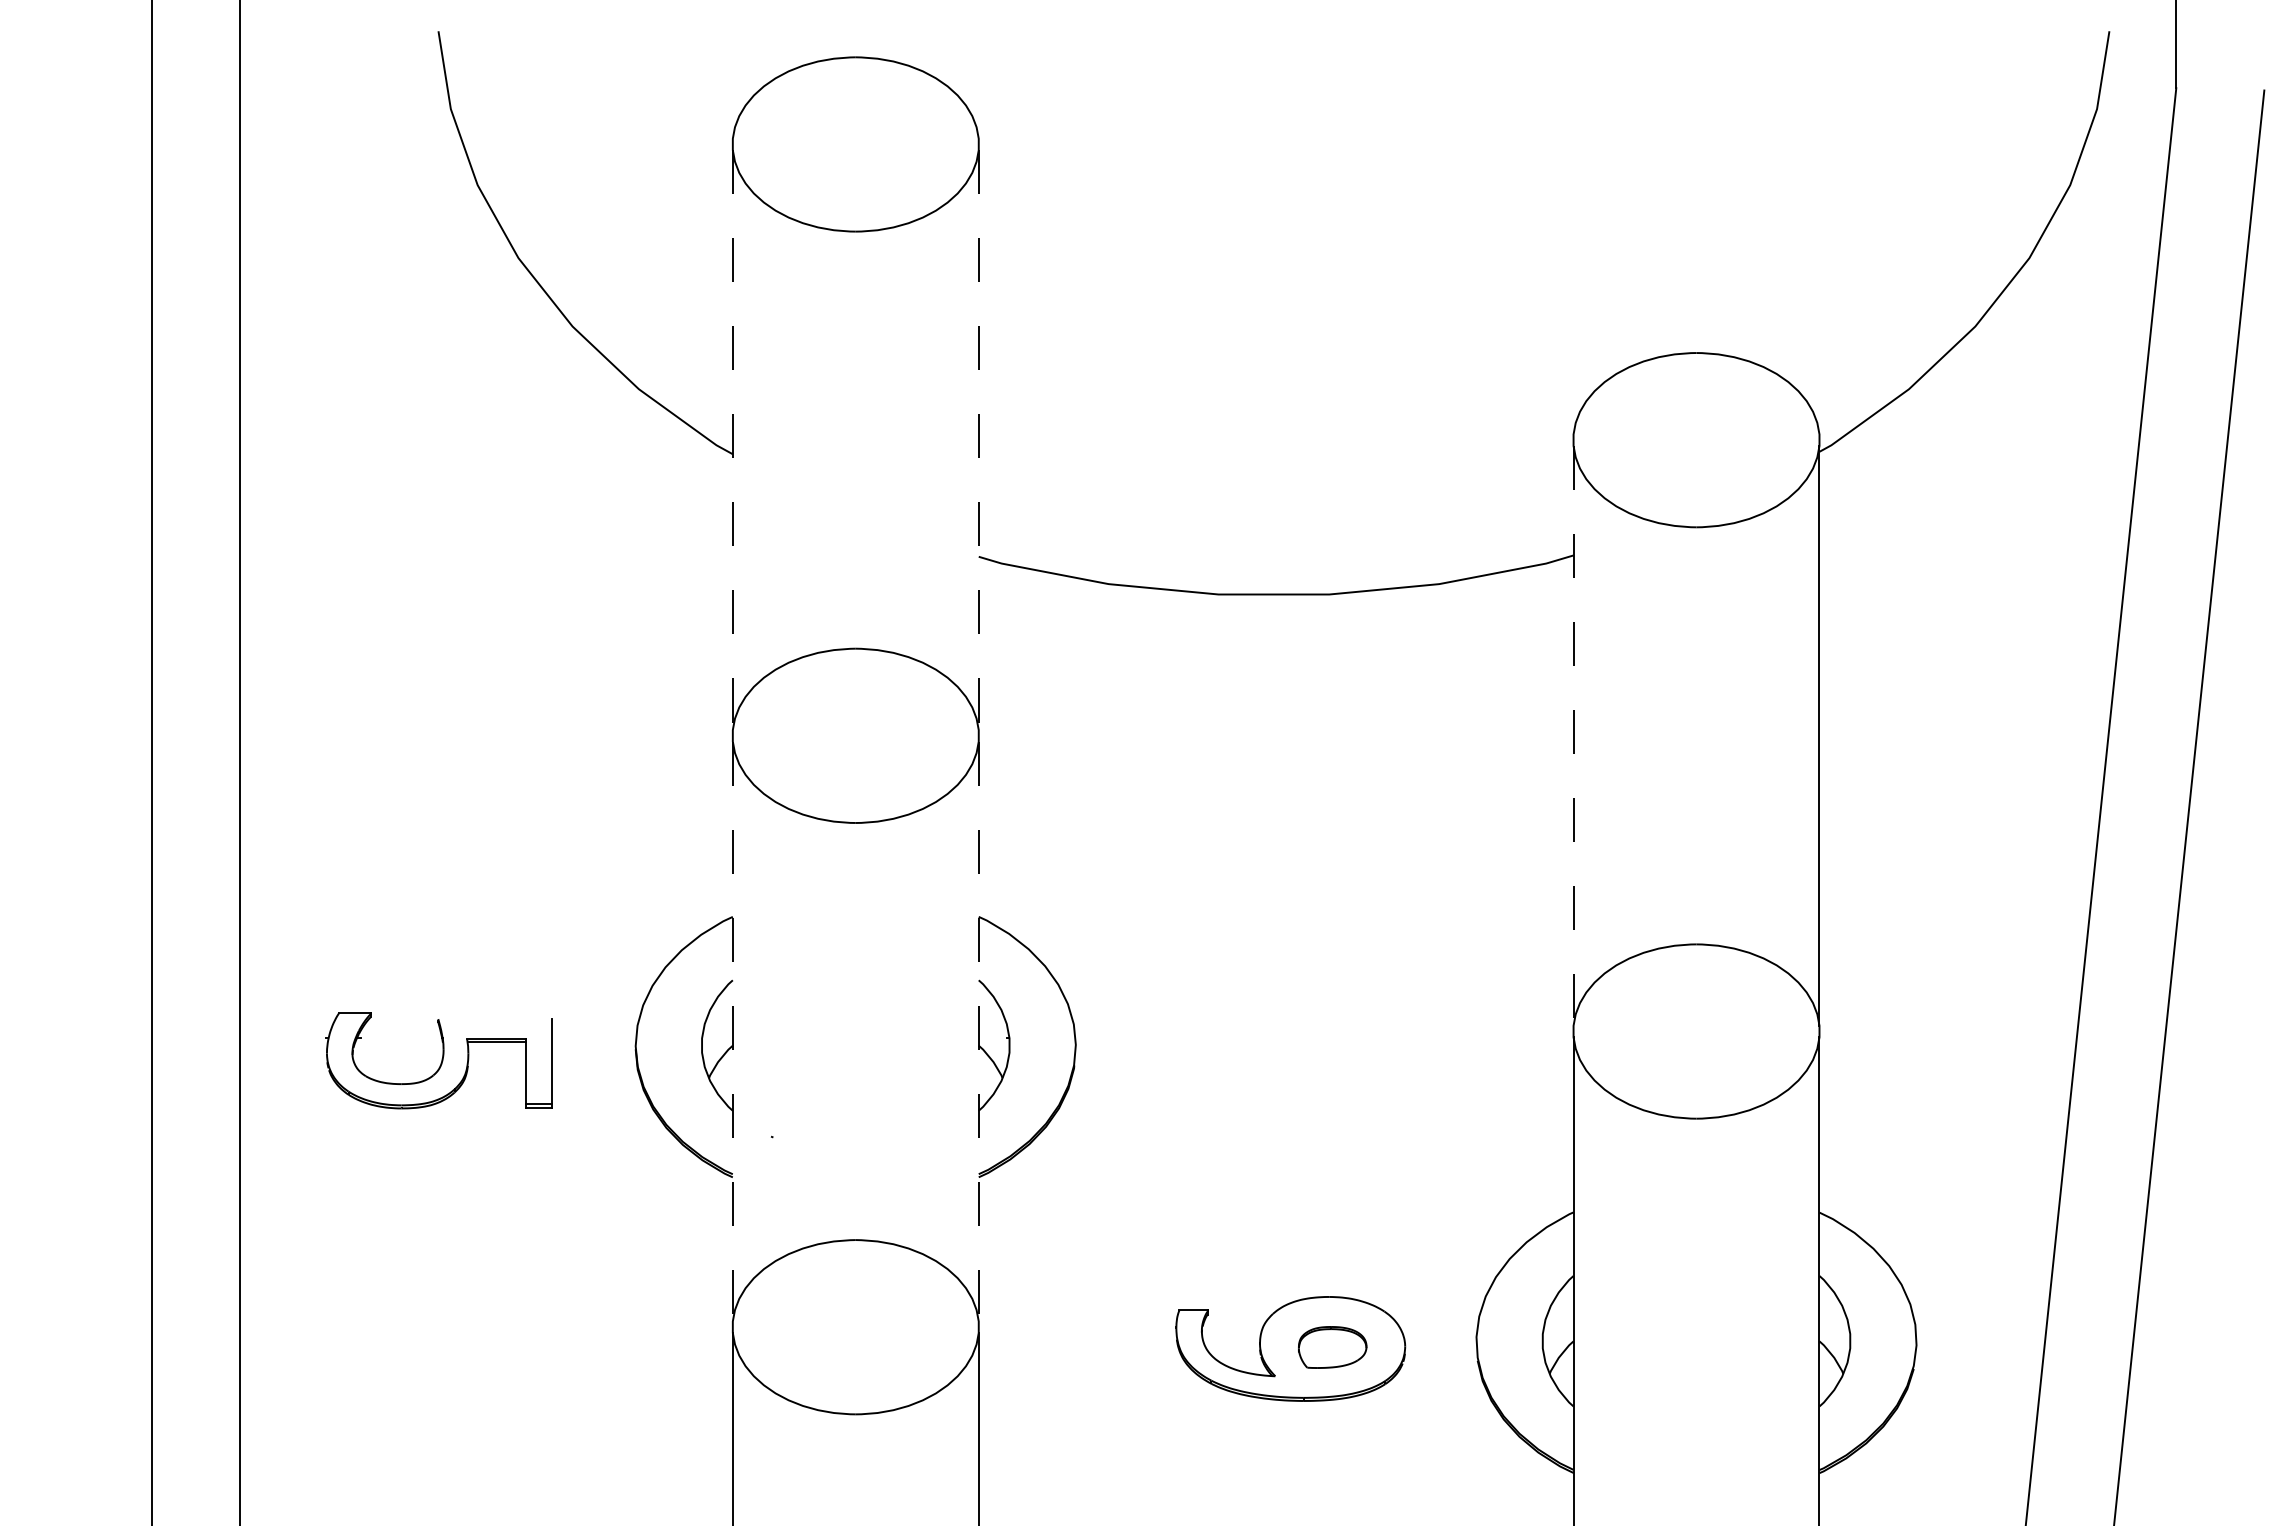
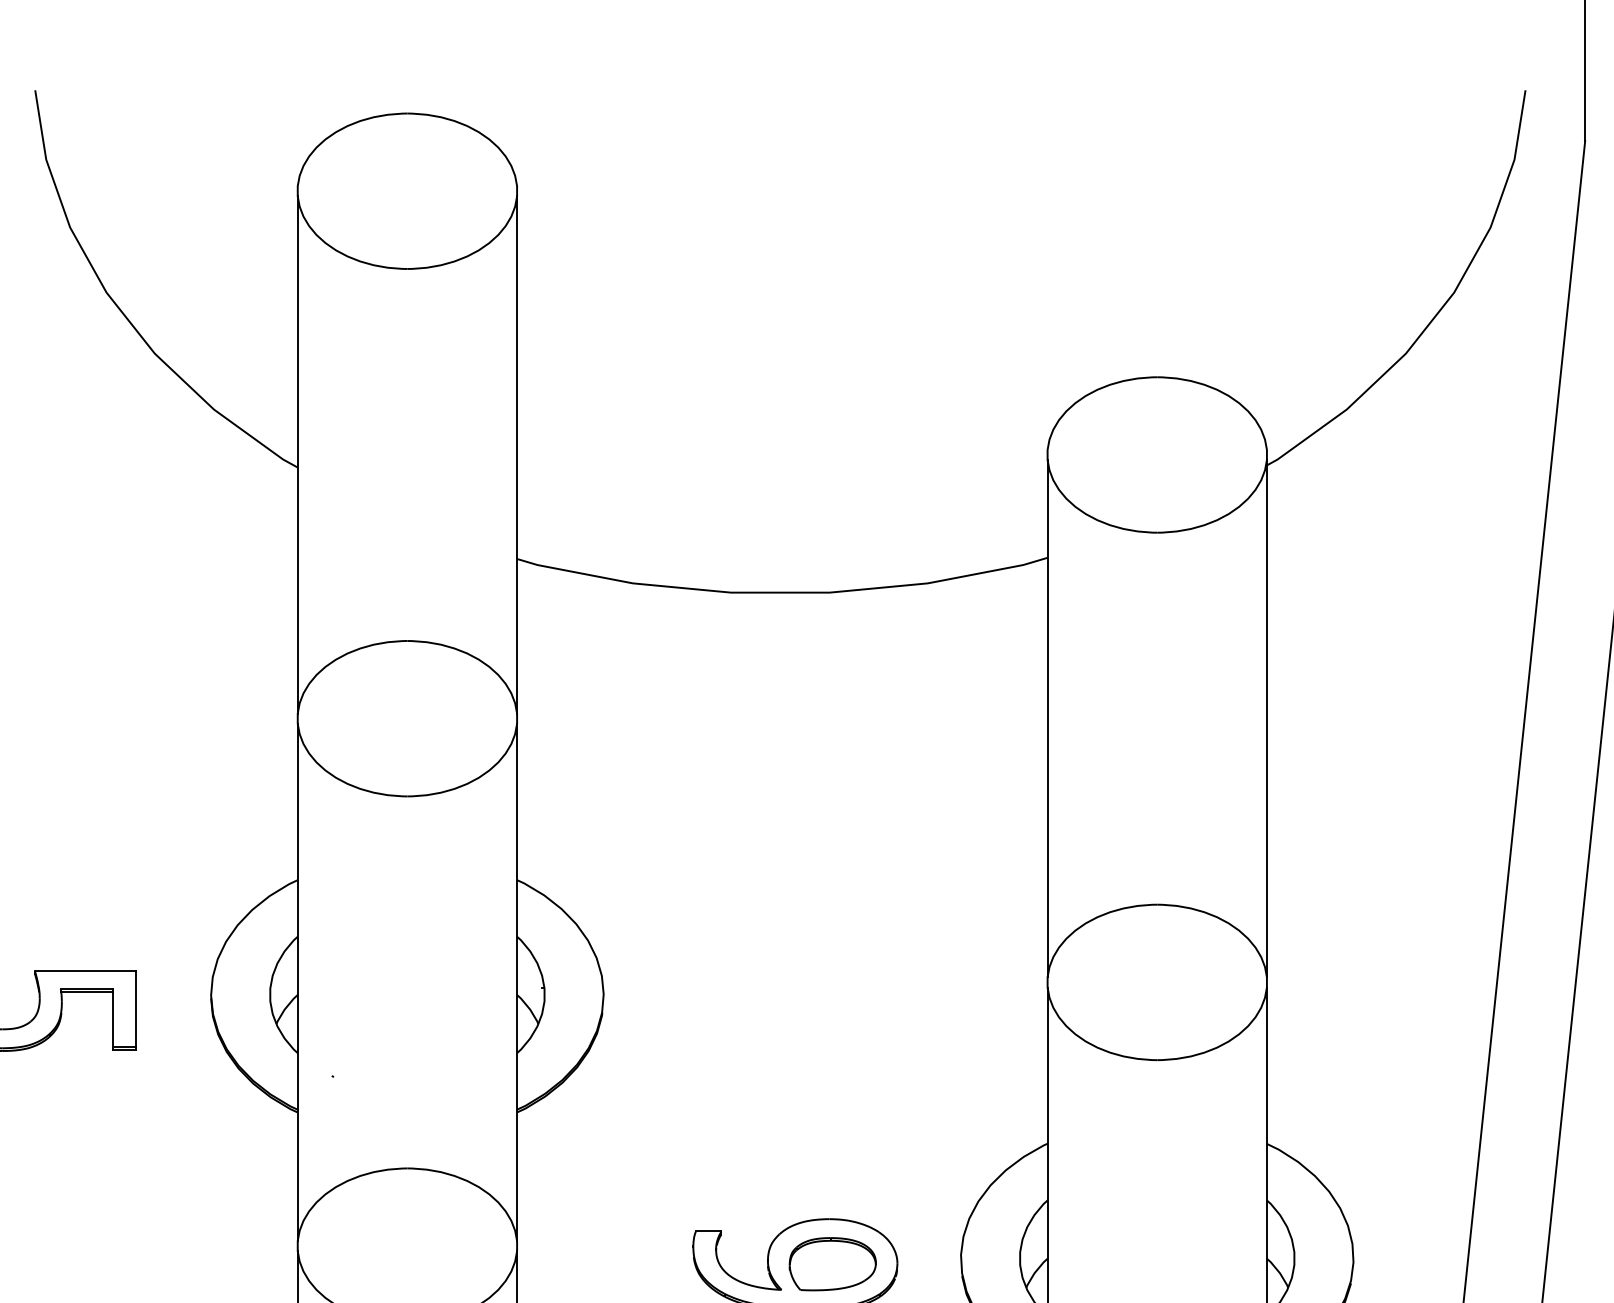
line: (732, 440) -> (297, 455), dashed -> solid
line: (978, 440) -> (516, 455), dashed -> solid
line: (1573, 735) -> (1047, 718), dashed -> solid
line: (494, 1019) -> (85, 971), added
line: (732, 1031) -> (297, 982), dashed -> solid
line: (978, 1031) -> (516, 982), dashed -> solid
part: (1332, 1347) -> (832, 1264), size x1.43

